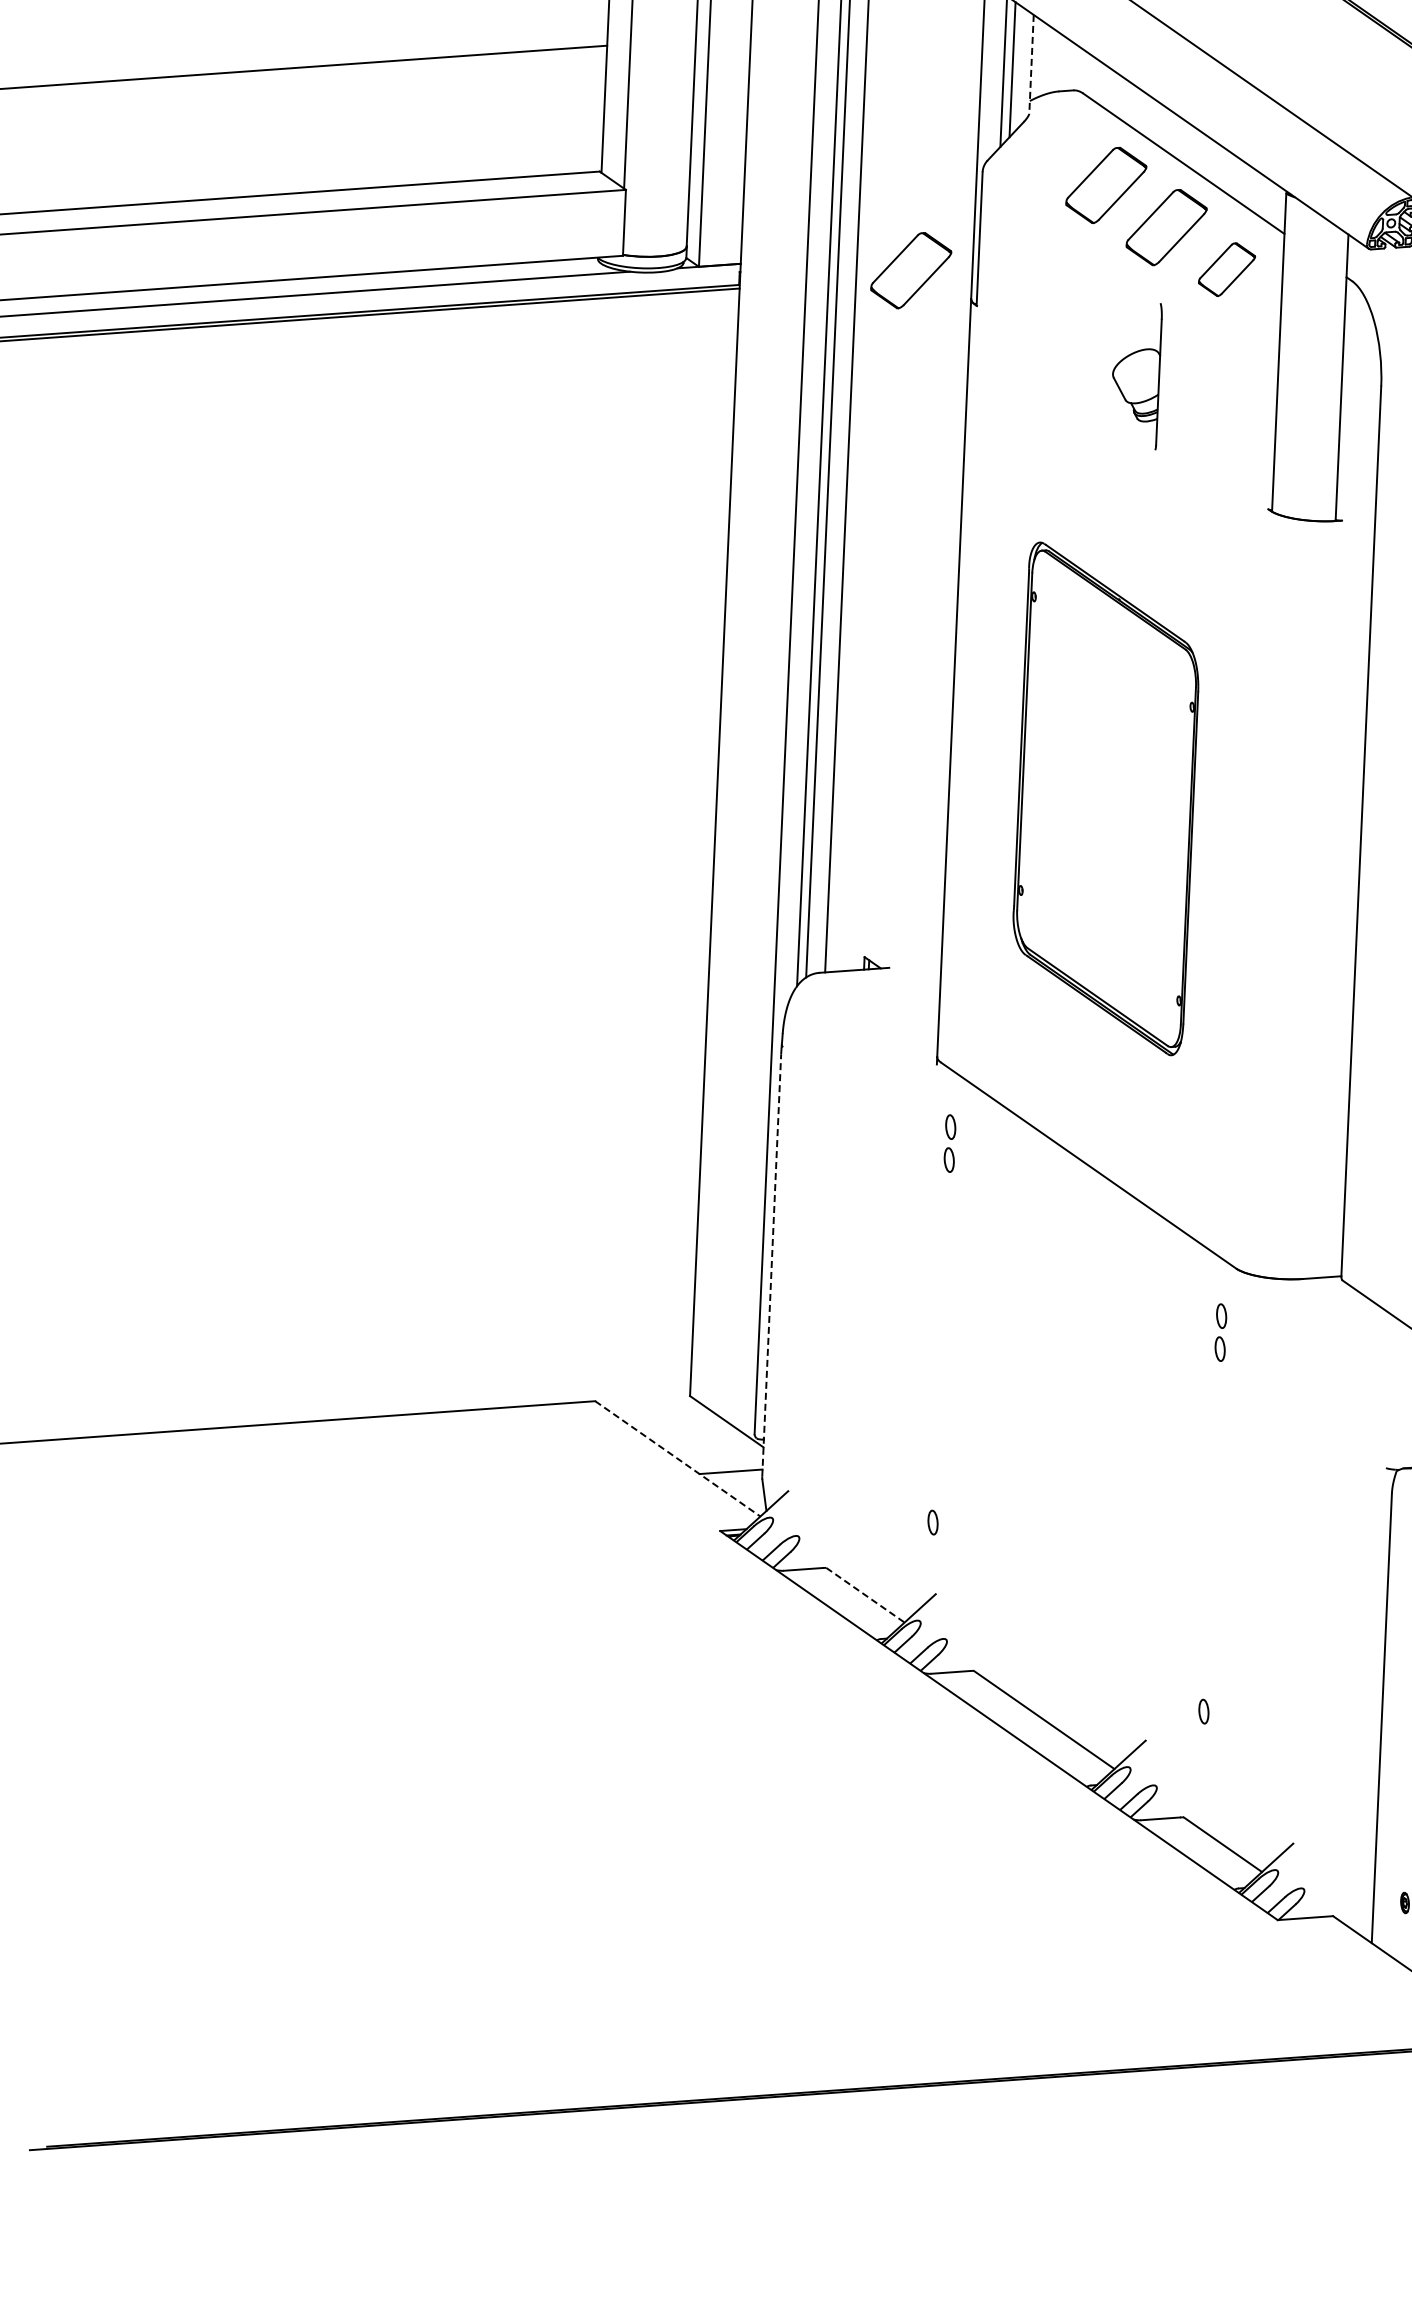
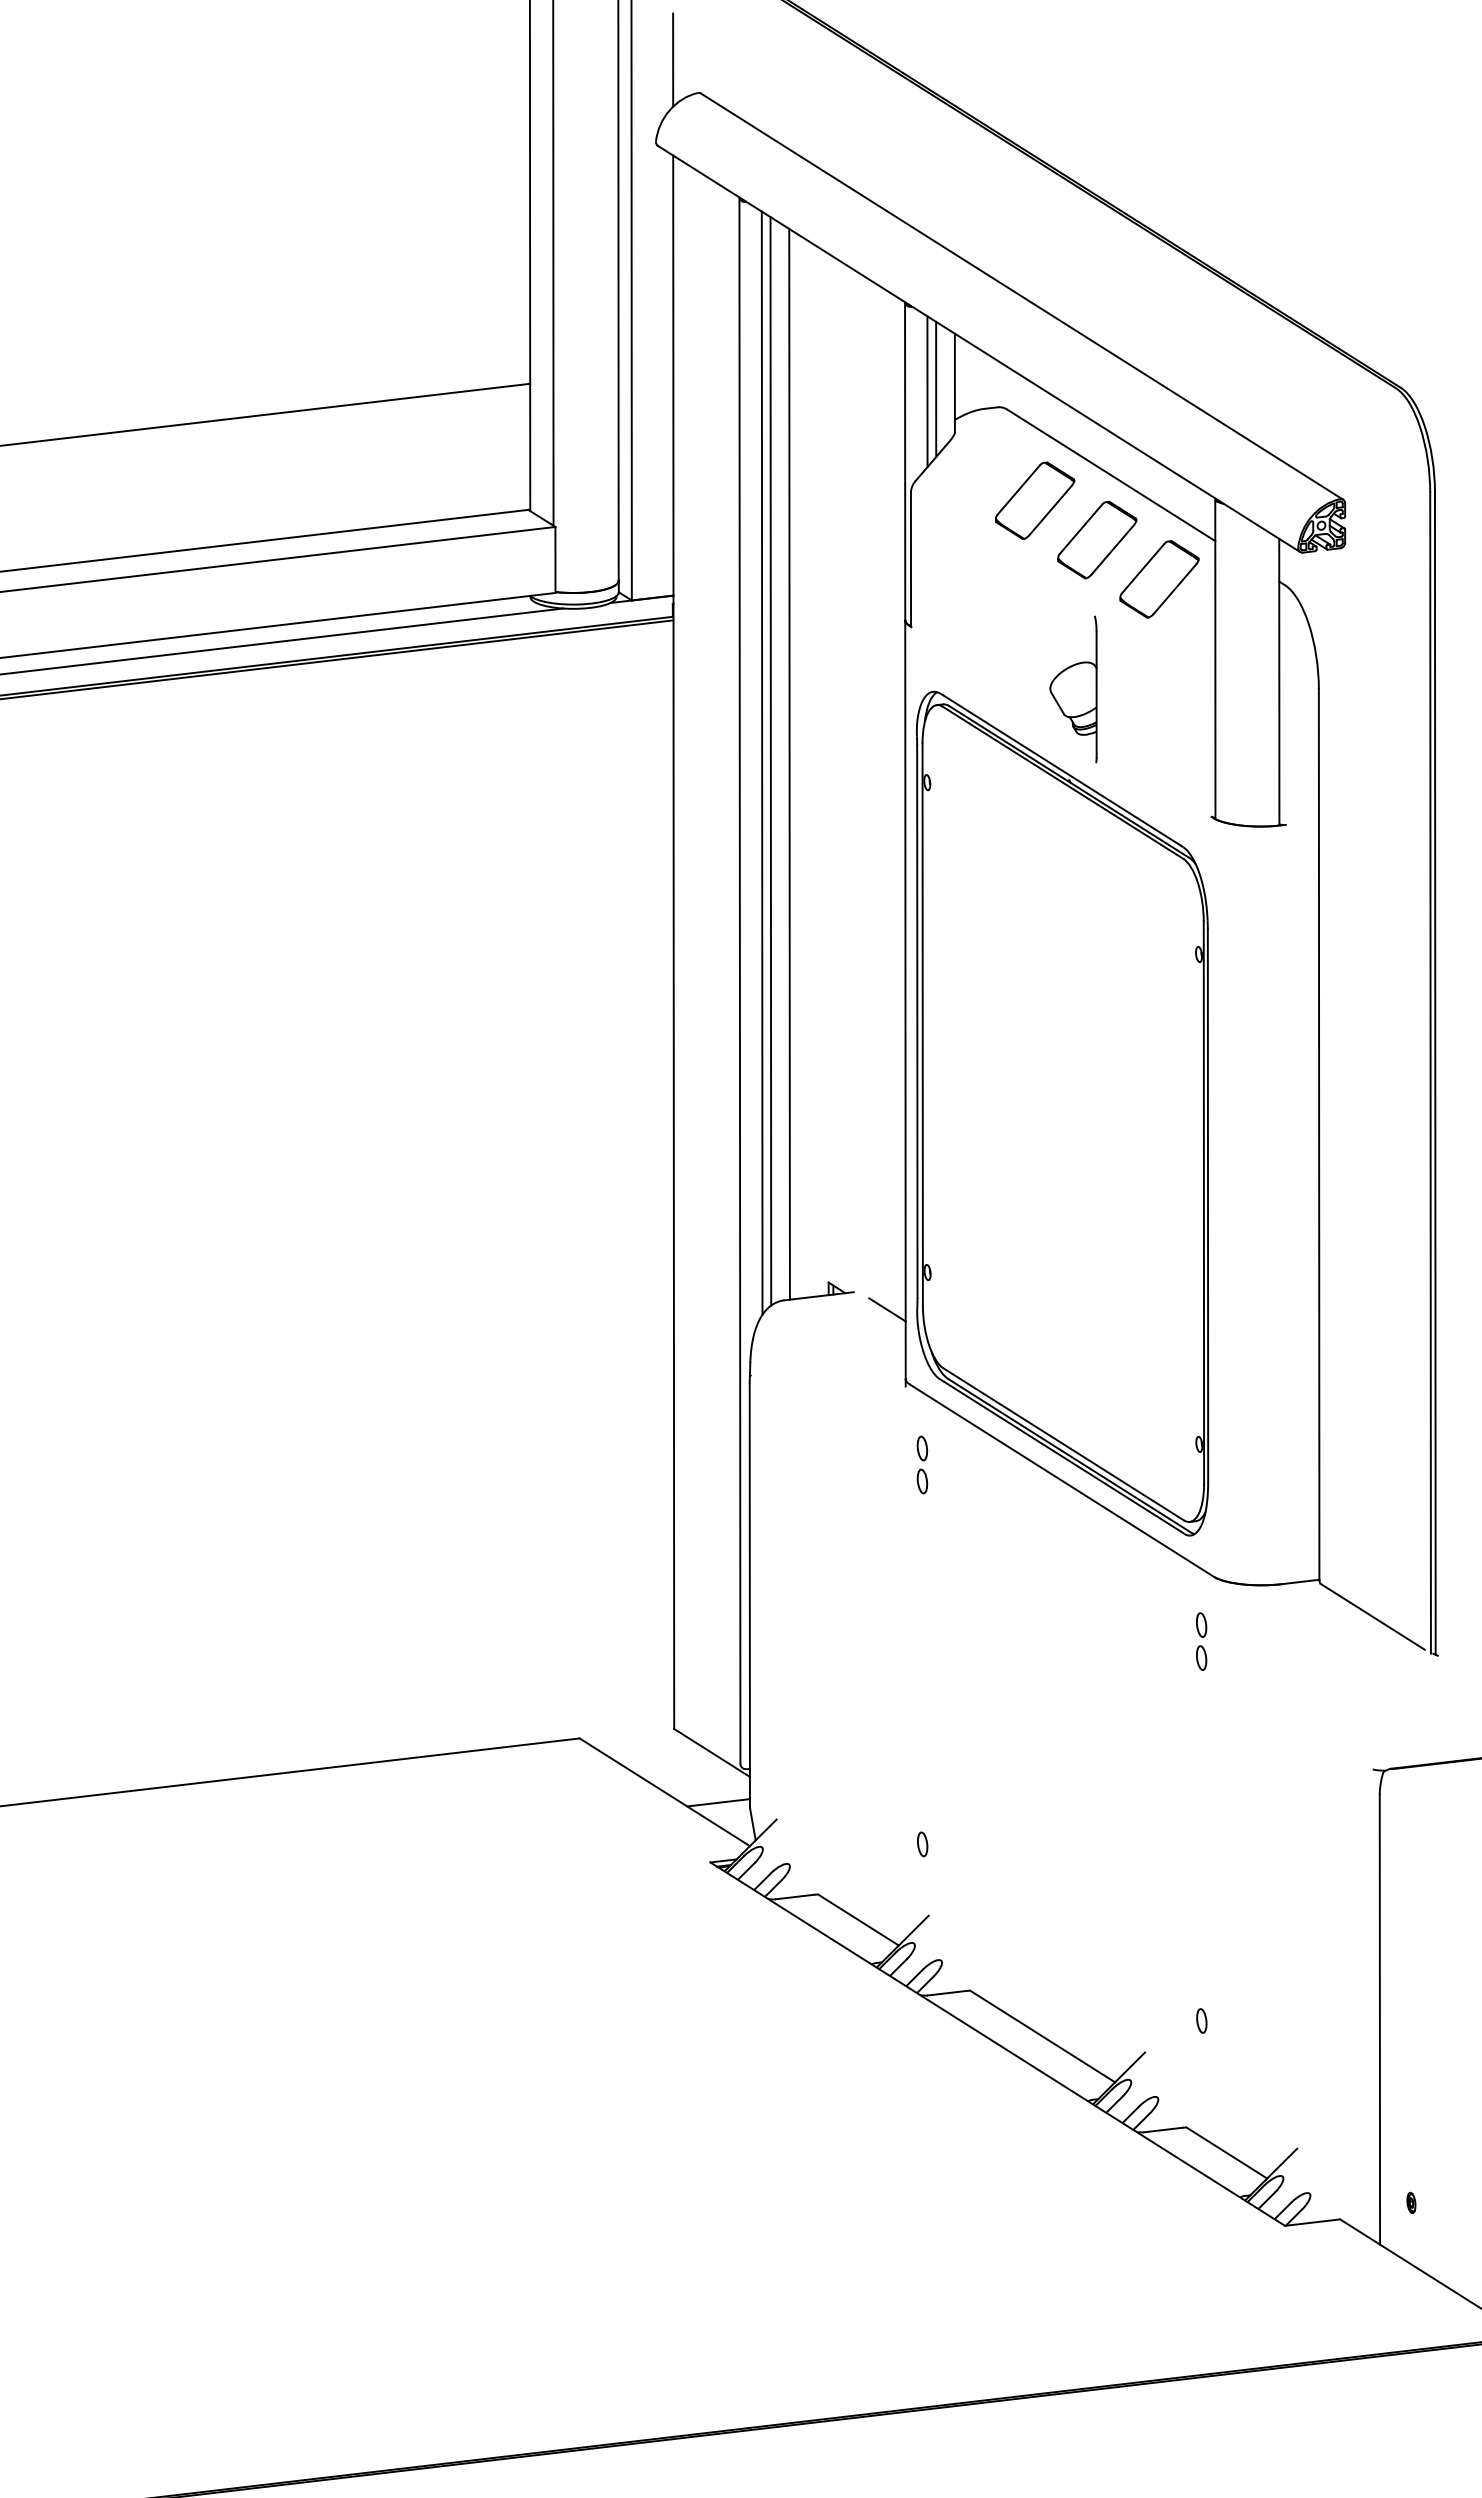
line: (1031, 64) -> (954, 383), dashed -> solid
part: (1227, 269) -> (1159, 579), size x1.43
part: (911, 270) -> (844, 594), removed
part: (1105, 798) -> (1062, 1113), size x1.67
line: (922, 986) -> (887, 1309), added
line: (771, 1265) -> (749, 1594), dashed -> solid
line: (677, 1459) -> (664, 1792), dashed -> solid
line: (865, 1595) -> (858, 1920), dashed -> solid

